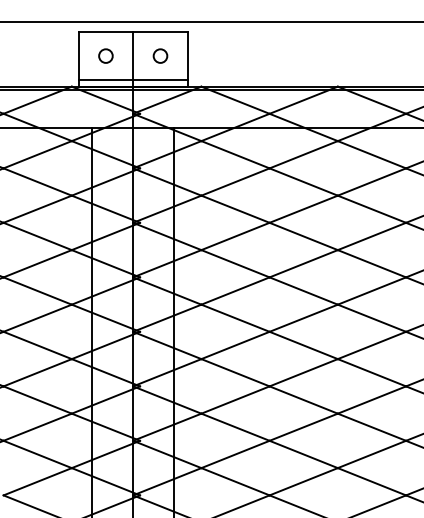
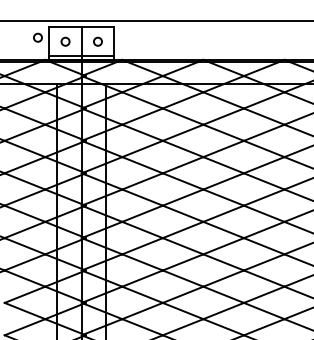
circle: (58, 48) -> (37, 37), added

